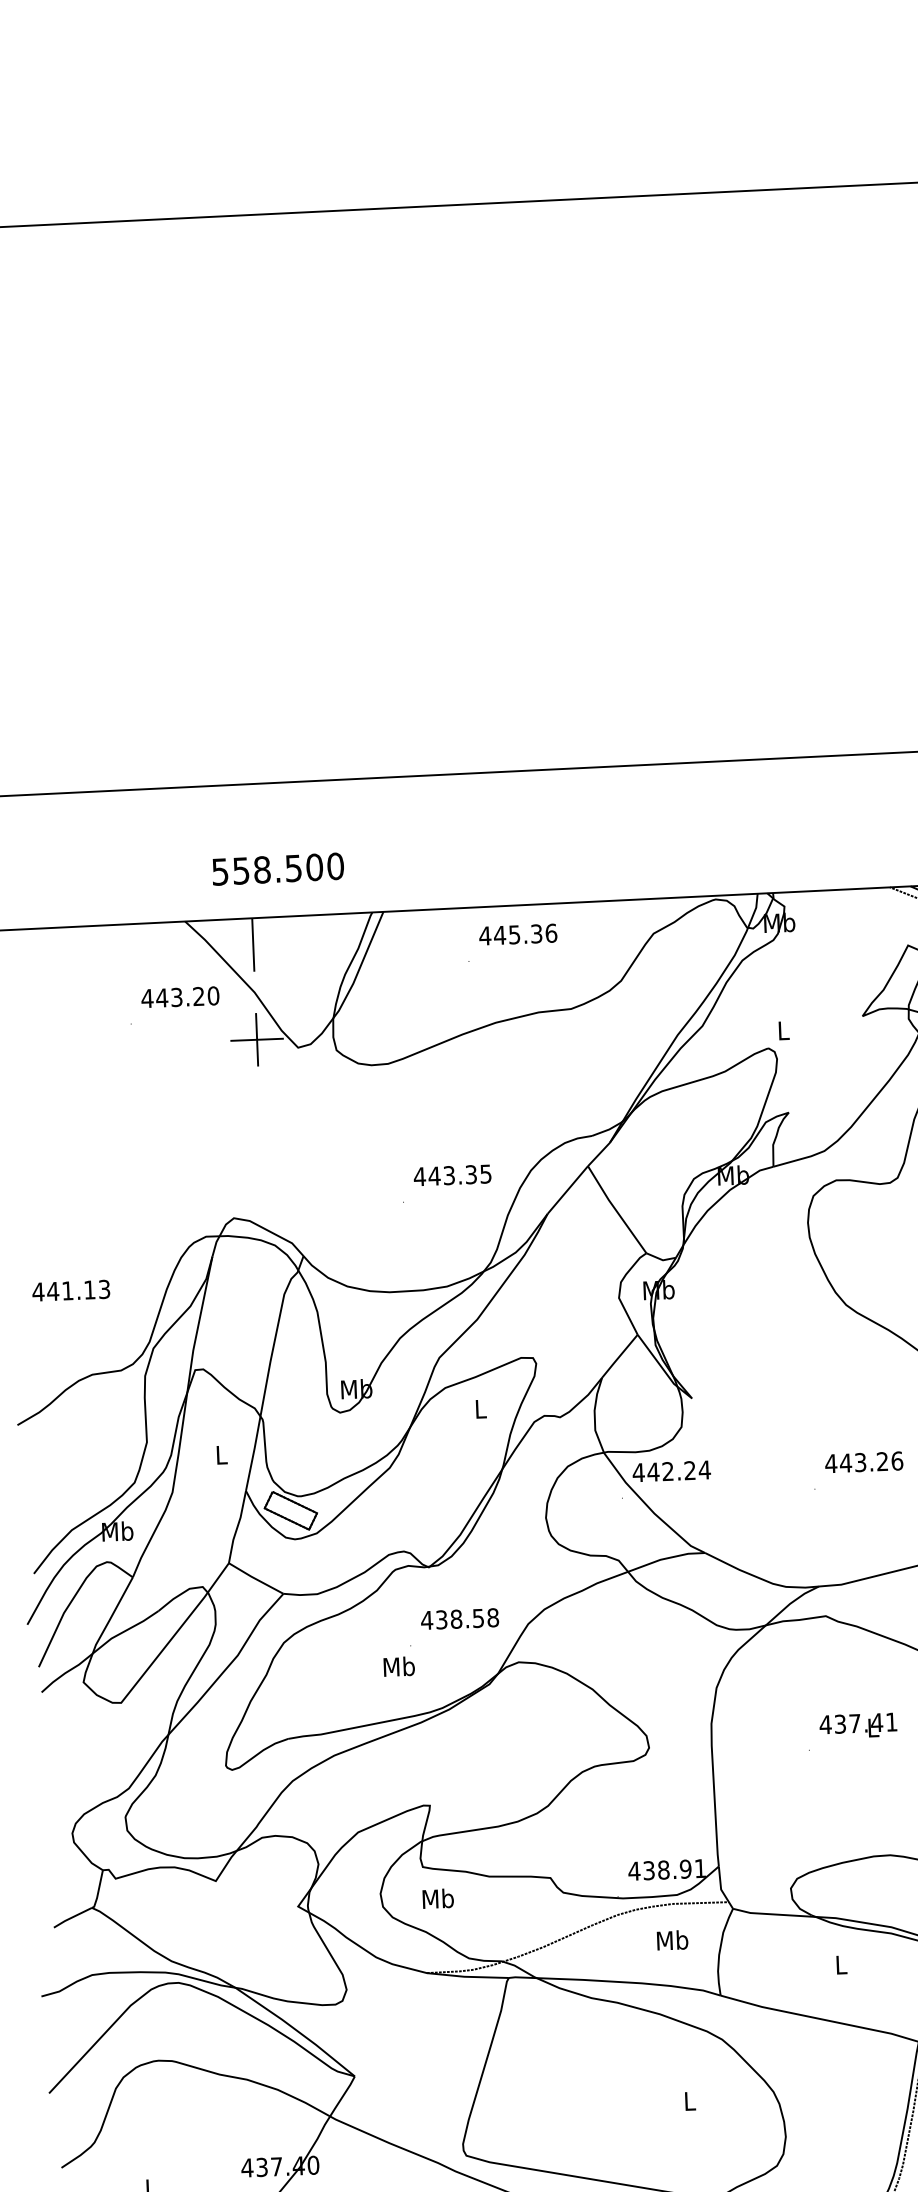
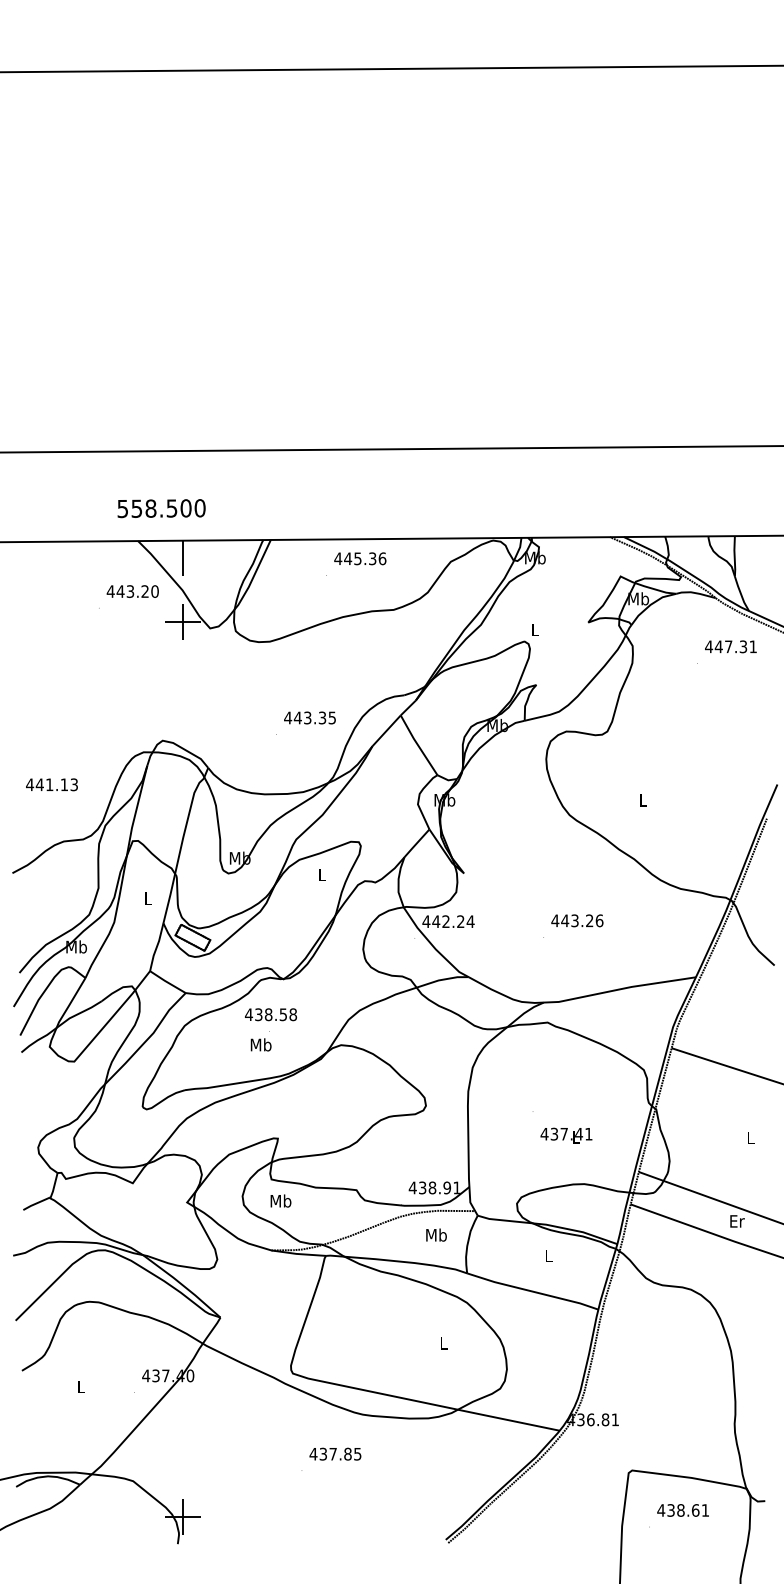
text: (277, 869) -> (161, 508), moved
text: (460, 1618) -> (271, 1014), moved
text: (858, 1725) -> (566, 1135), moved

